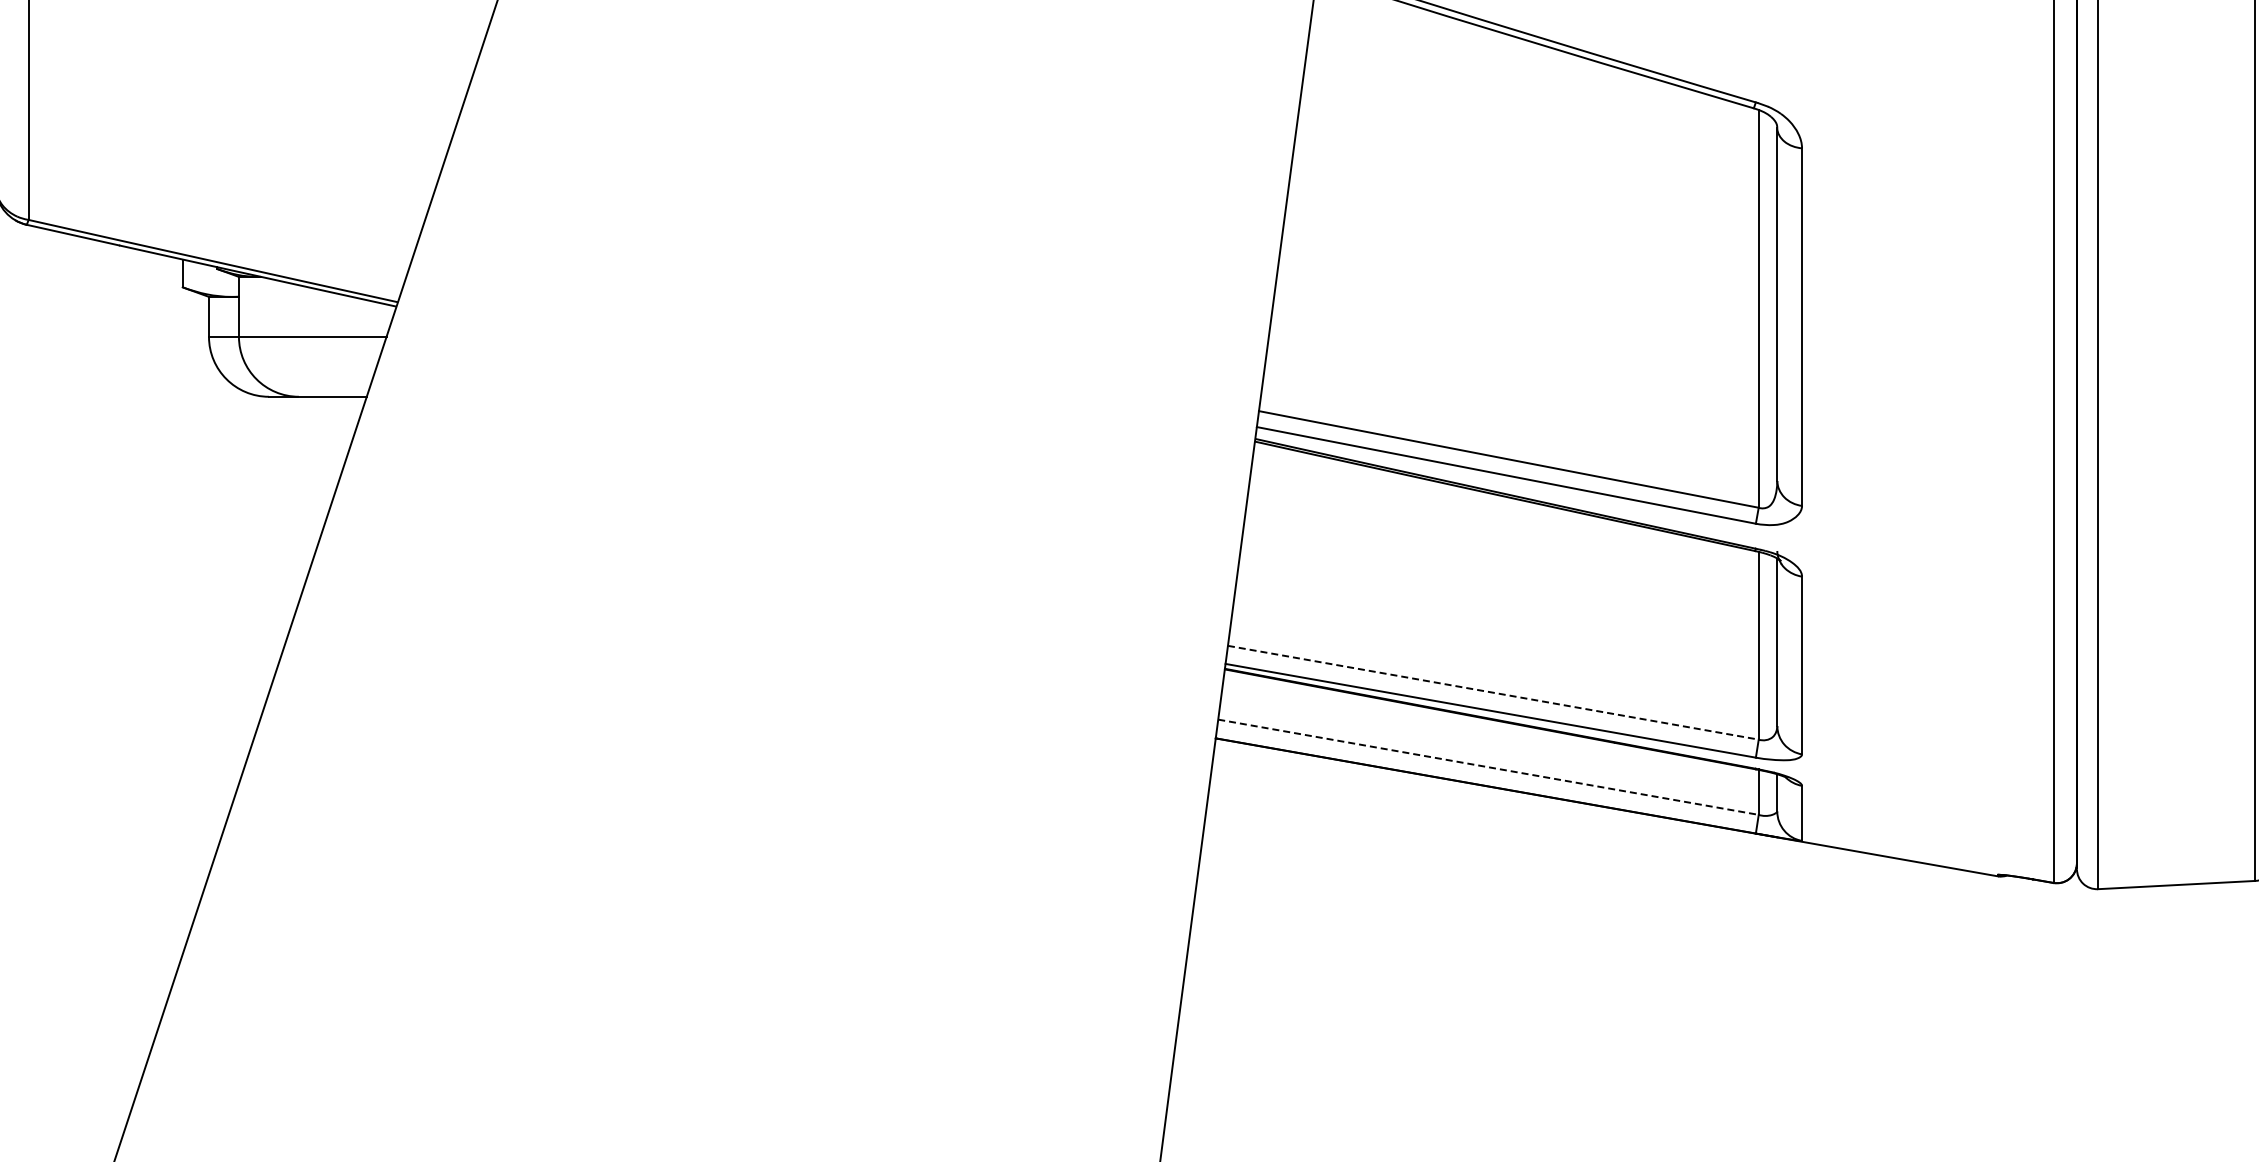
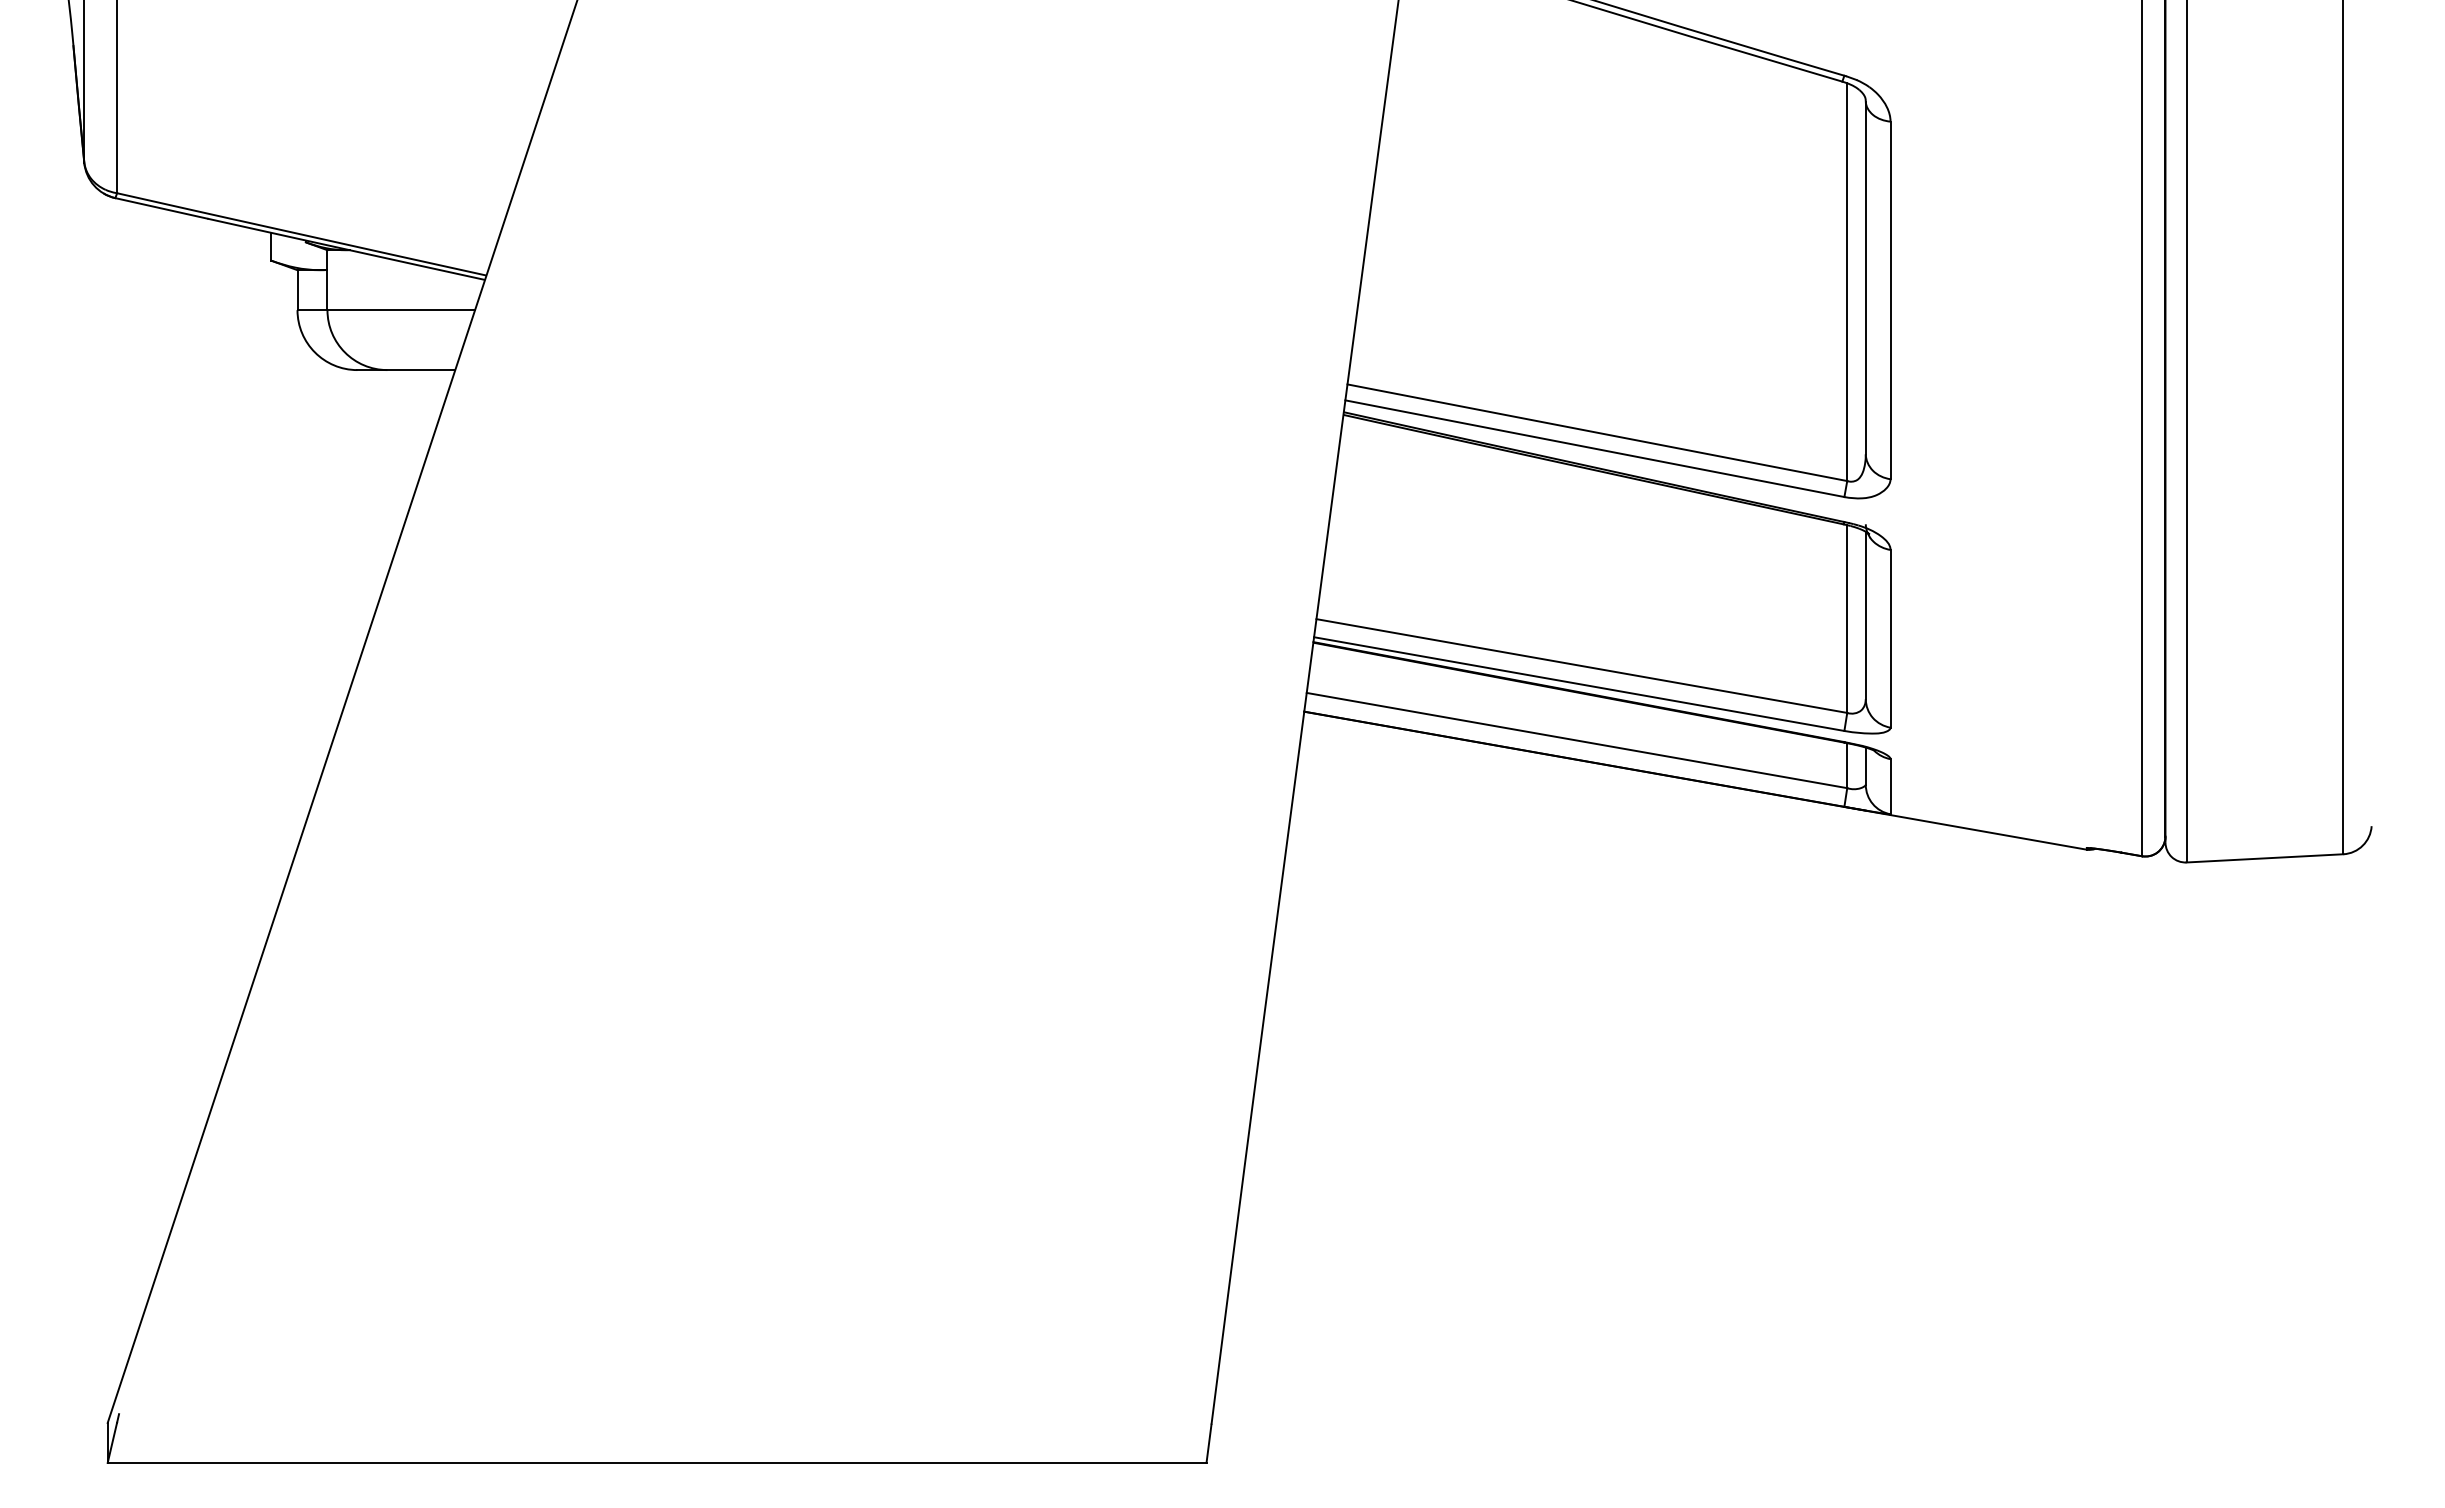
line: (1492, 693) -> (1581, 666), dashed -> solid
line: (1488, 767) -> (1577, 740), dashed -> solid

